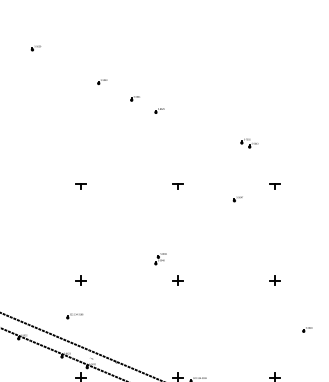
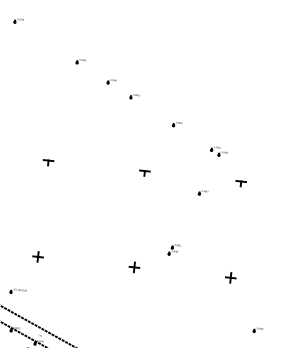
part: (204, 134) -> (176, 125), added
part: (249, 143) -> (219, 151), moved
part: (160, 259) -> (174, 250), moved
part: (74, 316) -> (17, 291), moved

